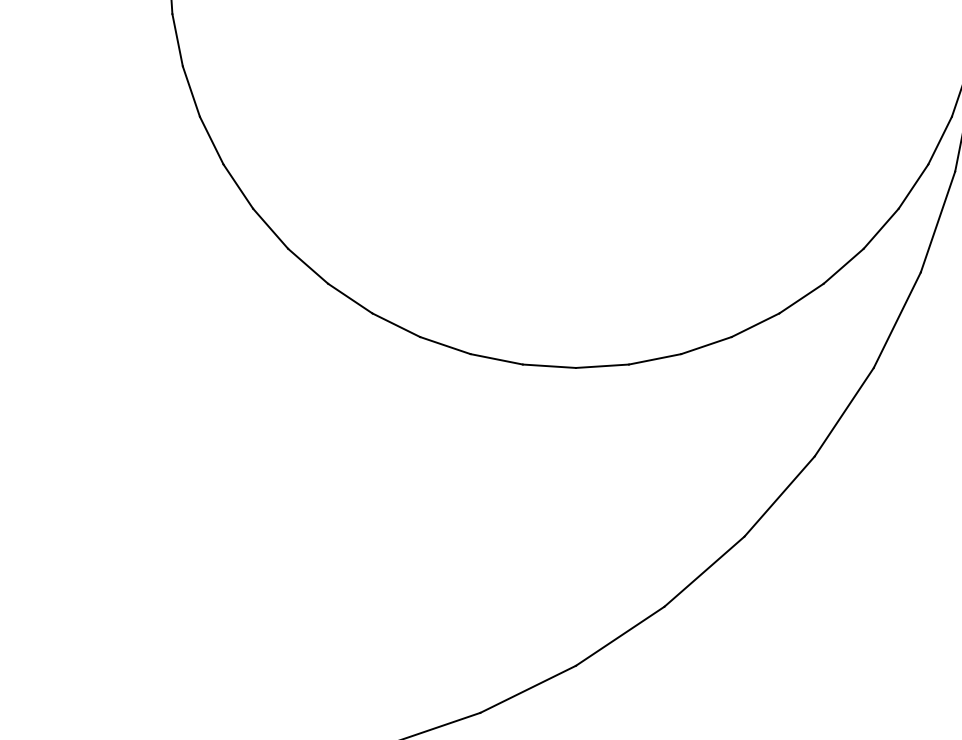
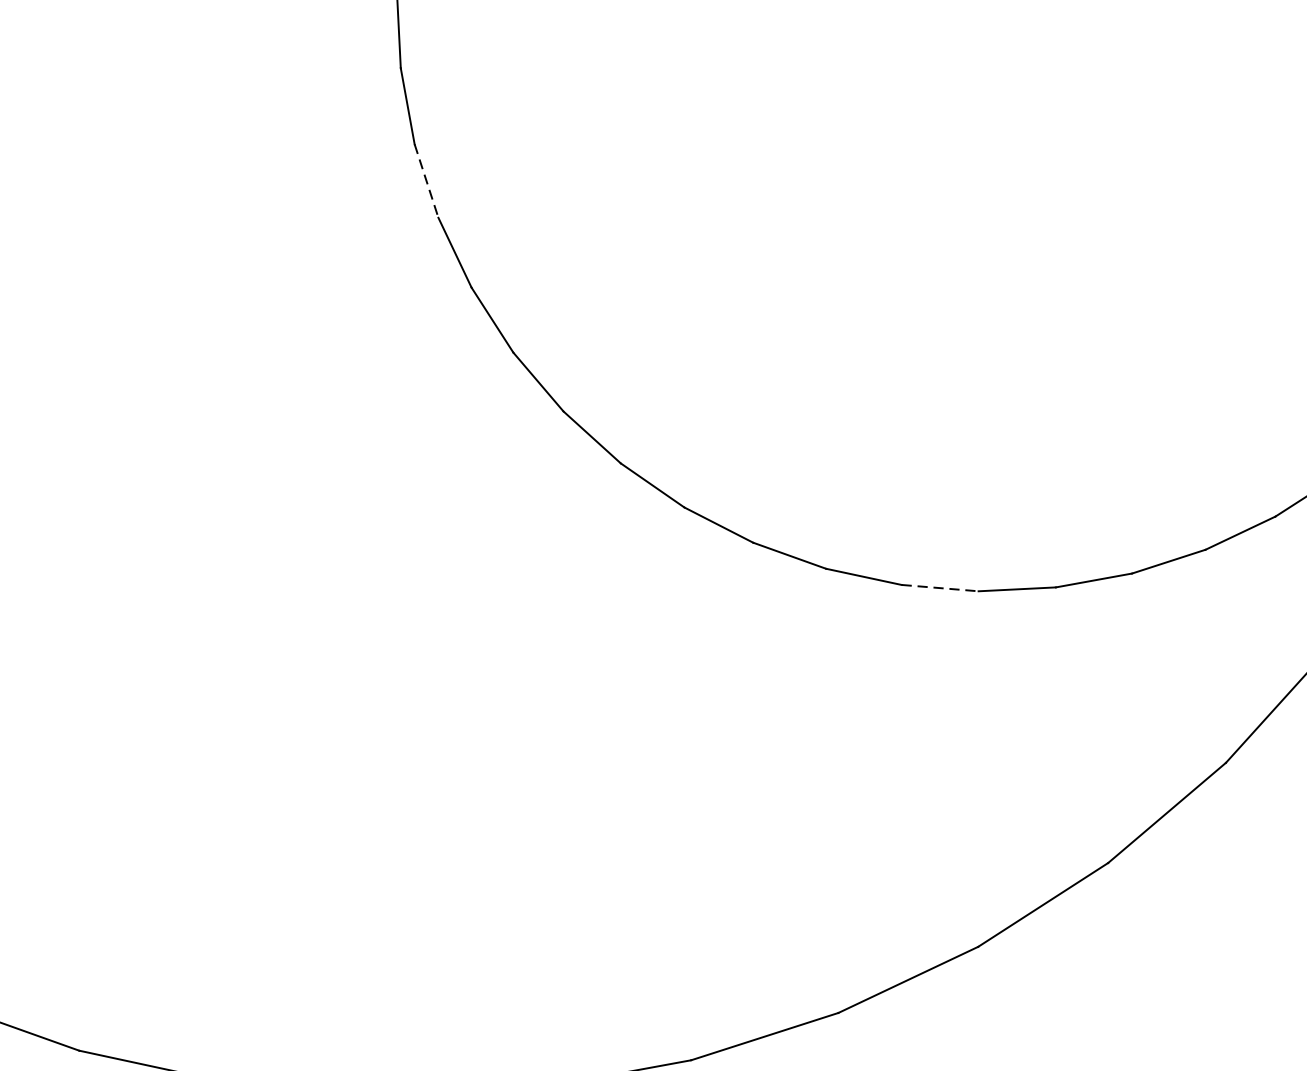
line: (211, 140) -> (426, 180), solid -> dashed
line: (602, 366) -> (940, 588), solid -> dashed

